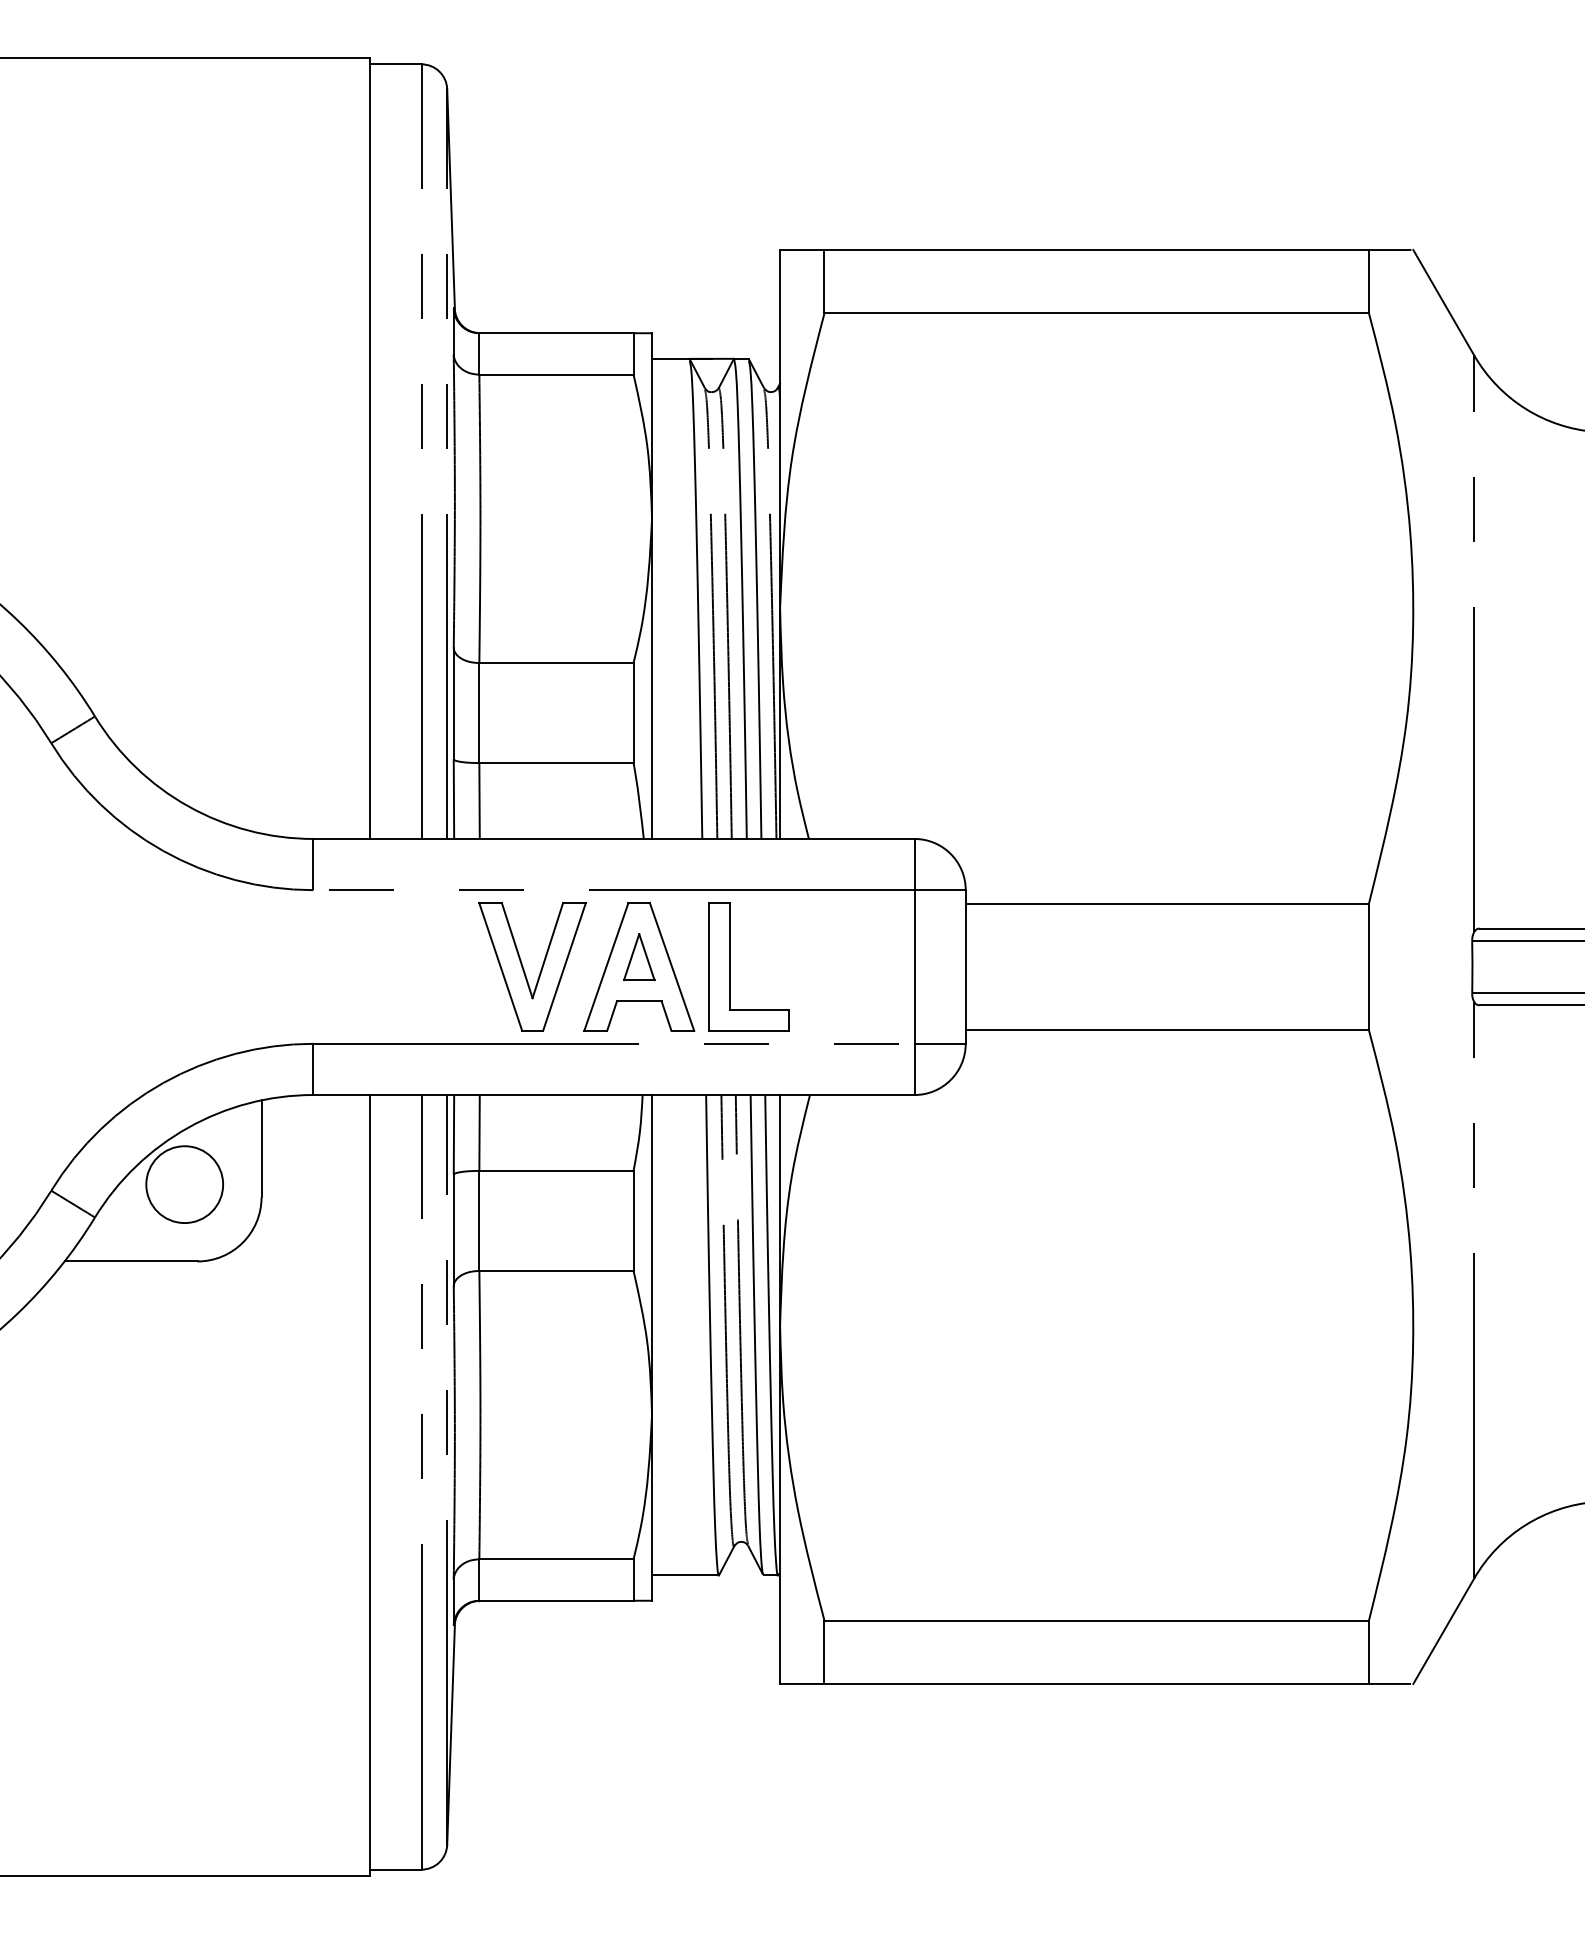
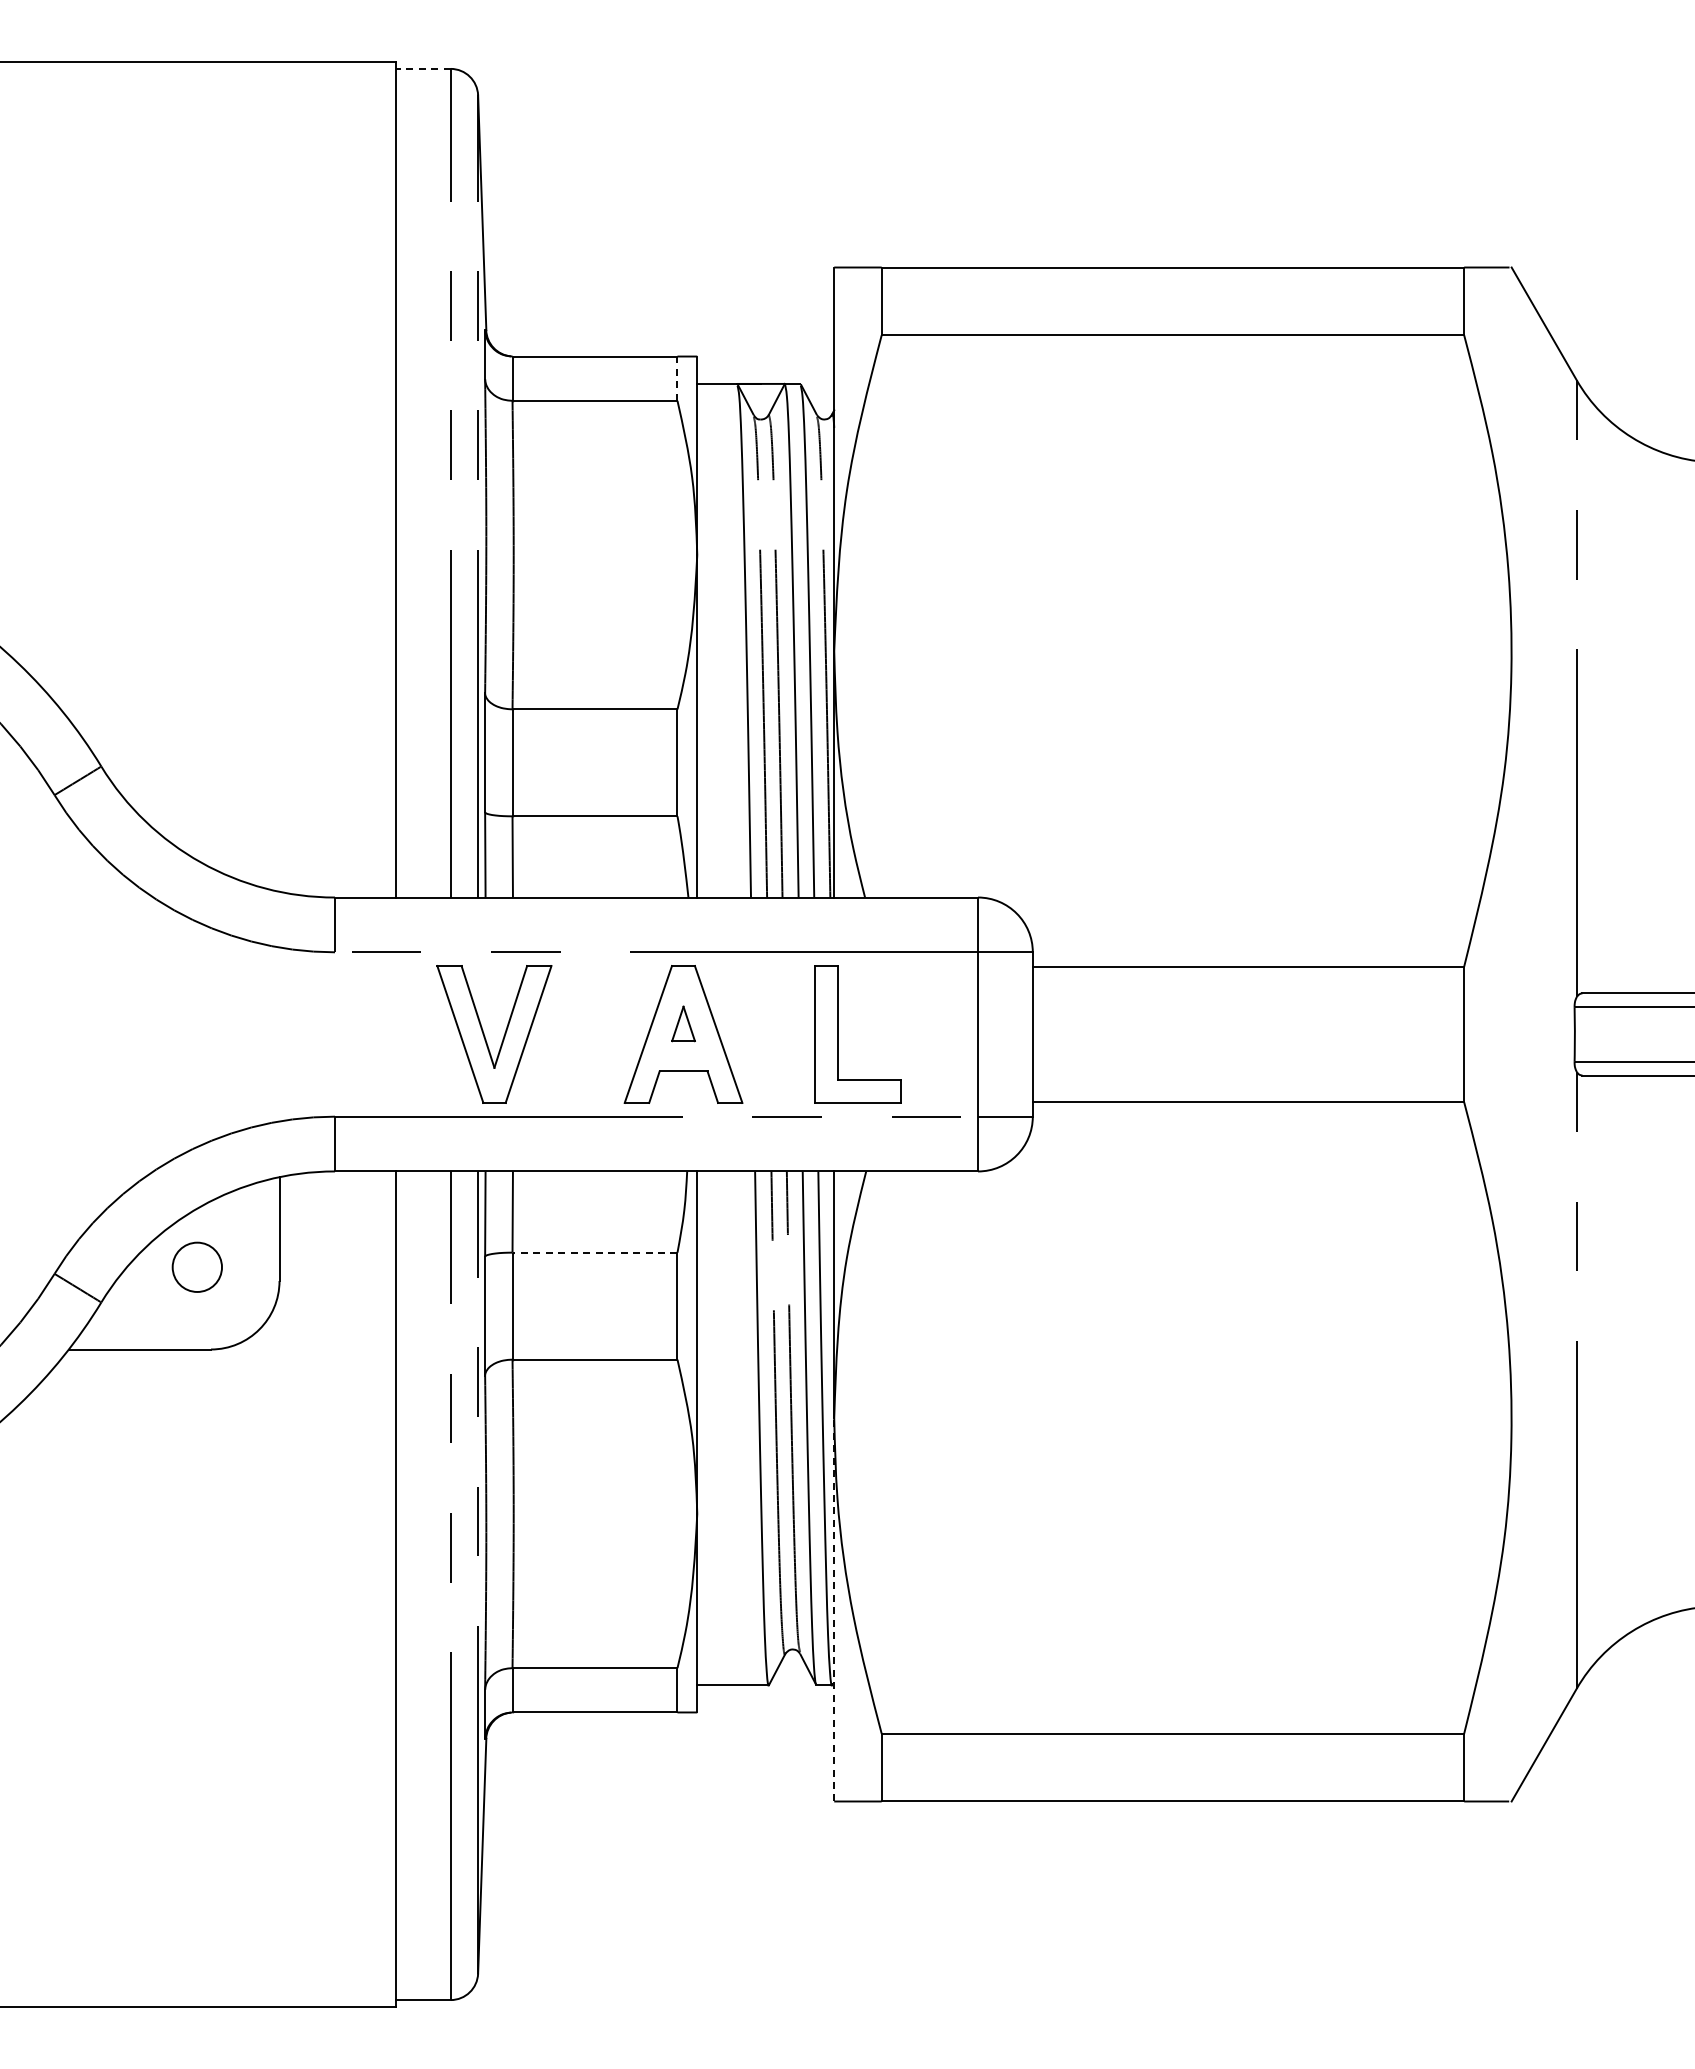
line: (395, 63) -> (422, 68), solid -> dashed
line: (633, 353) -> (677, 378), solid -> dashed
part: (639, 956) -> (683, 1023), size x0.7
part: (730, 967) -> (838, 1034), moved
part: (540, 970) -> (502, 1038), moved
line: (555, 1170) -> (594, 1252), solid -> dashed
circle: (184, 1184) -> (197, 1267), size x0.6
line: (780, 1504) -> (834, 1609), solid -> dashed

